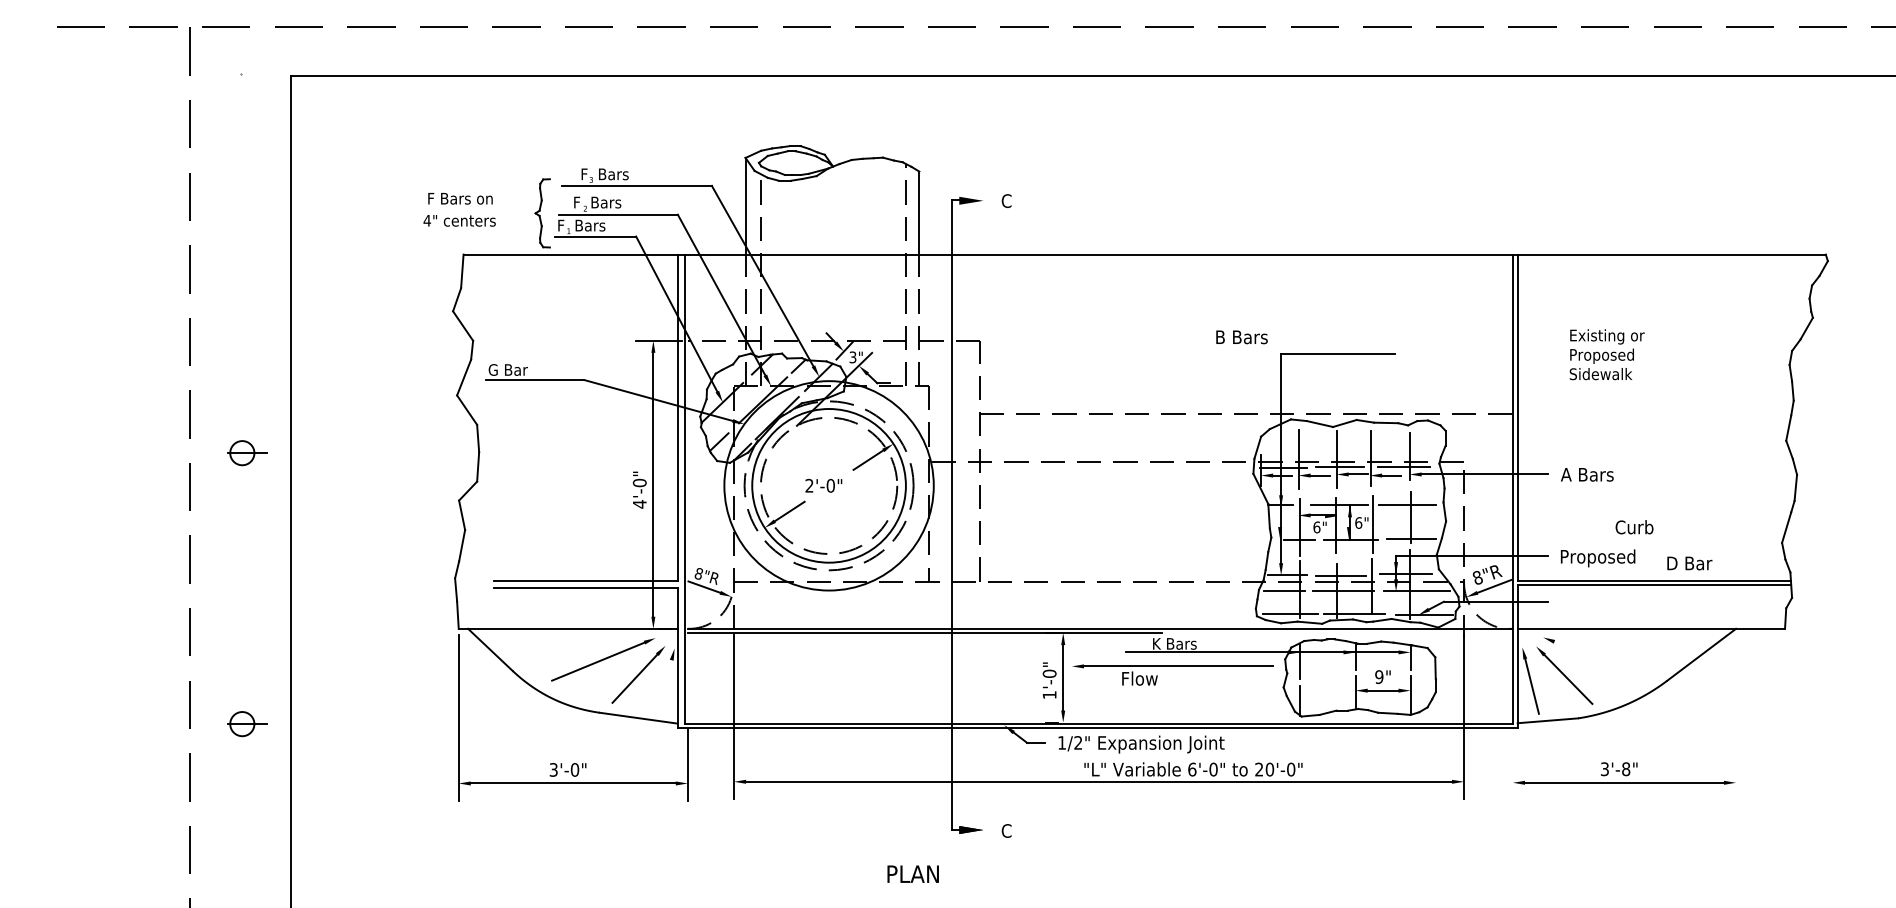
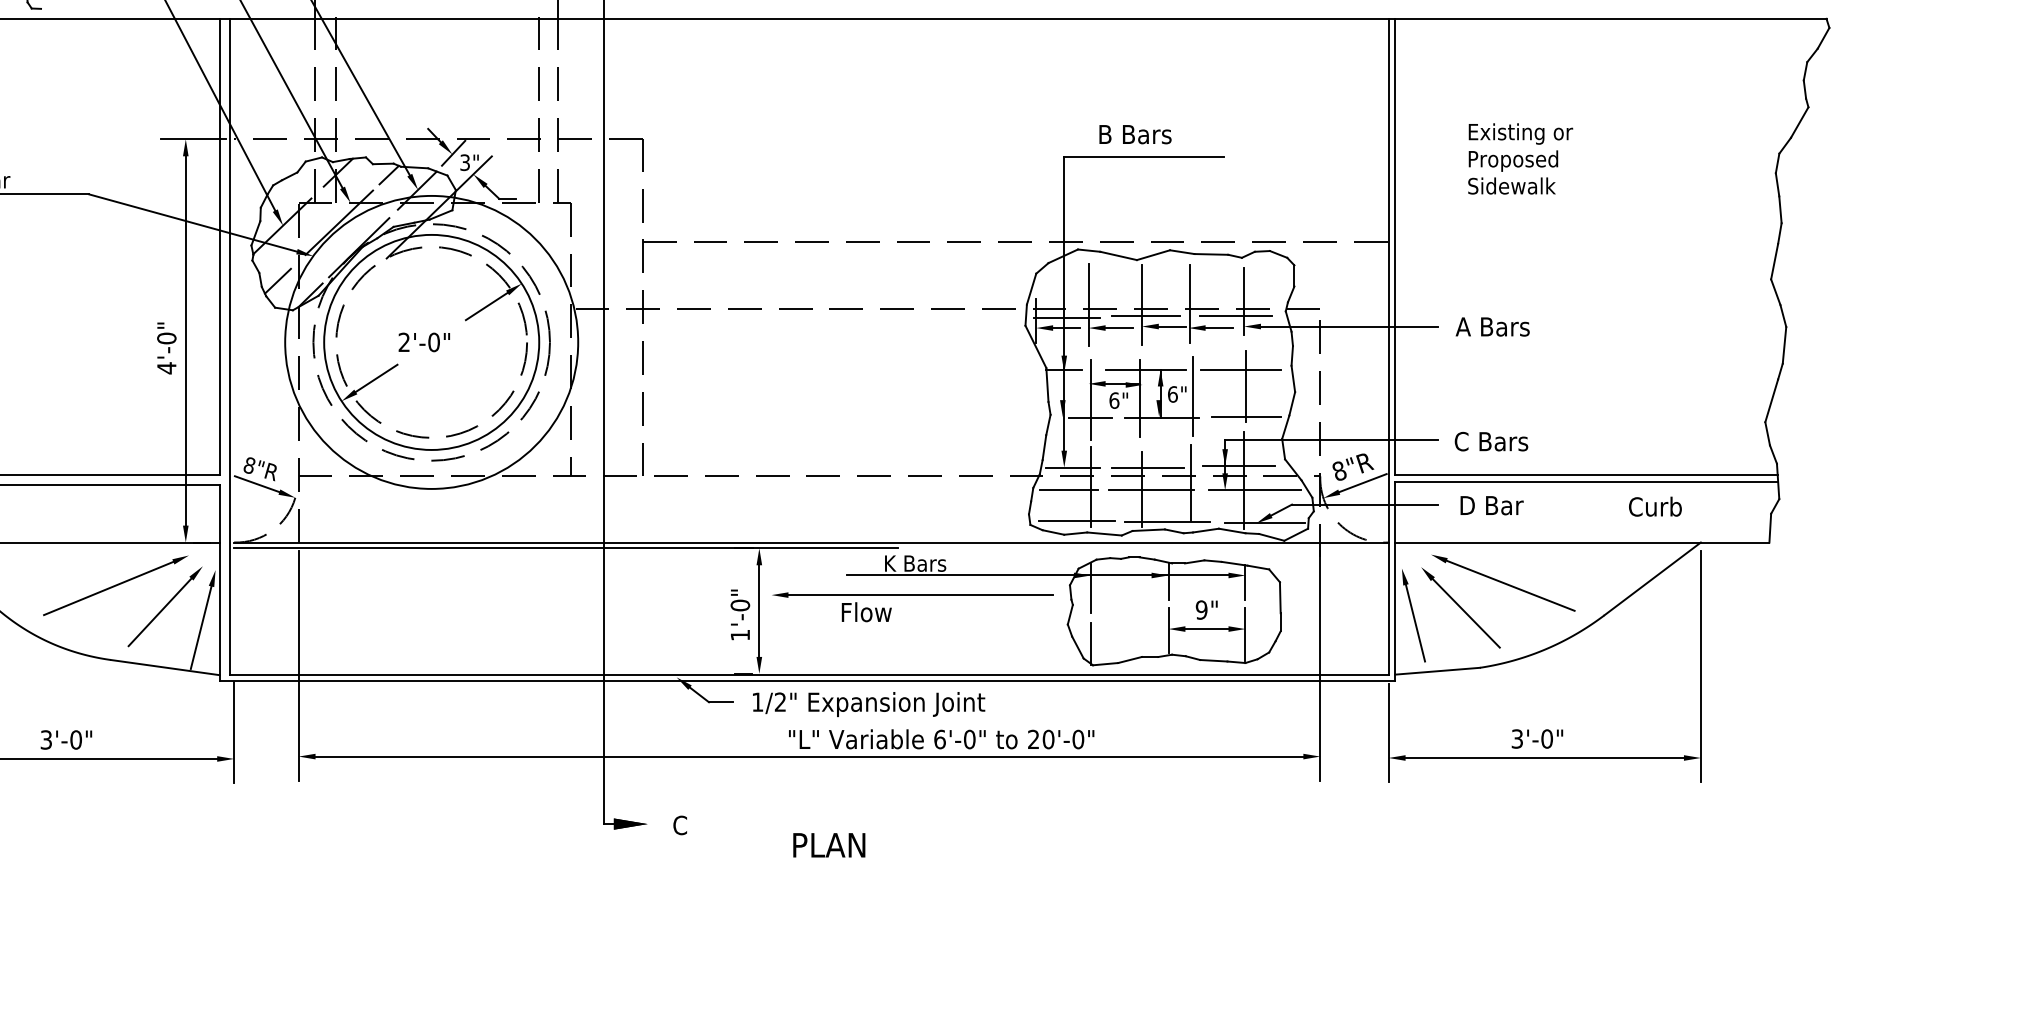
text: (1241, 337) -> (1134, 134), moved
text: (1634, 527) -> (1655, 507), moved
text: (1597, 558) -> (1507, 444), Proposed -> C Bars
text: (1689, 563) -> (1491, 505), moved
line: (1599, 659) -> (1509, 585), added
line: (663, 689) -> (199, 627), added
line: (1736, 717) -> (1701, 666), added
line: (1512, 764) -> (1388, 732), added
text: (1626, 768) -> (1547, 737), 3'-8" -> 3'-0"
text: (912, 873) -> (828, 844), moved

